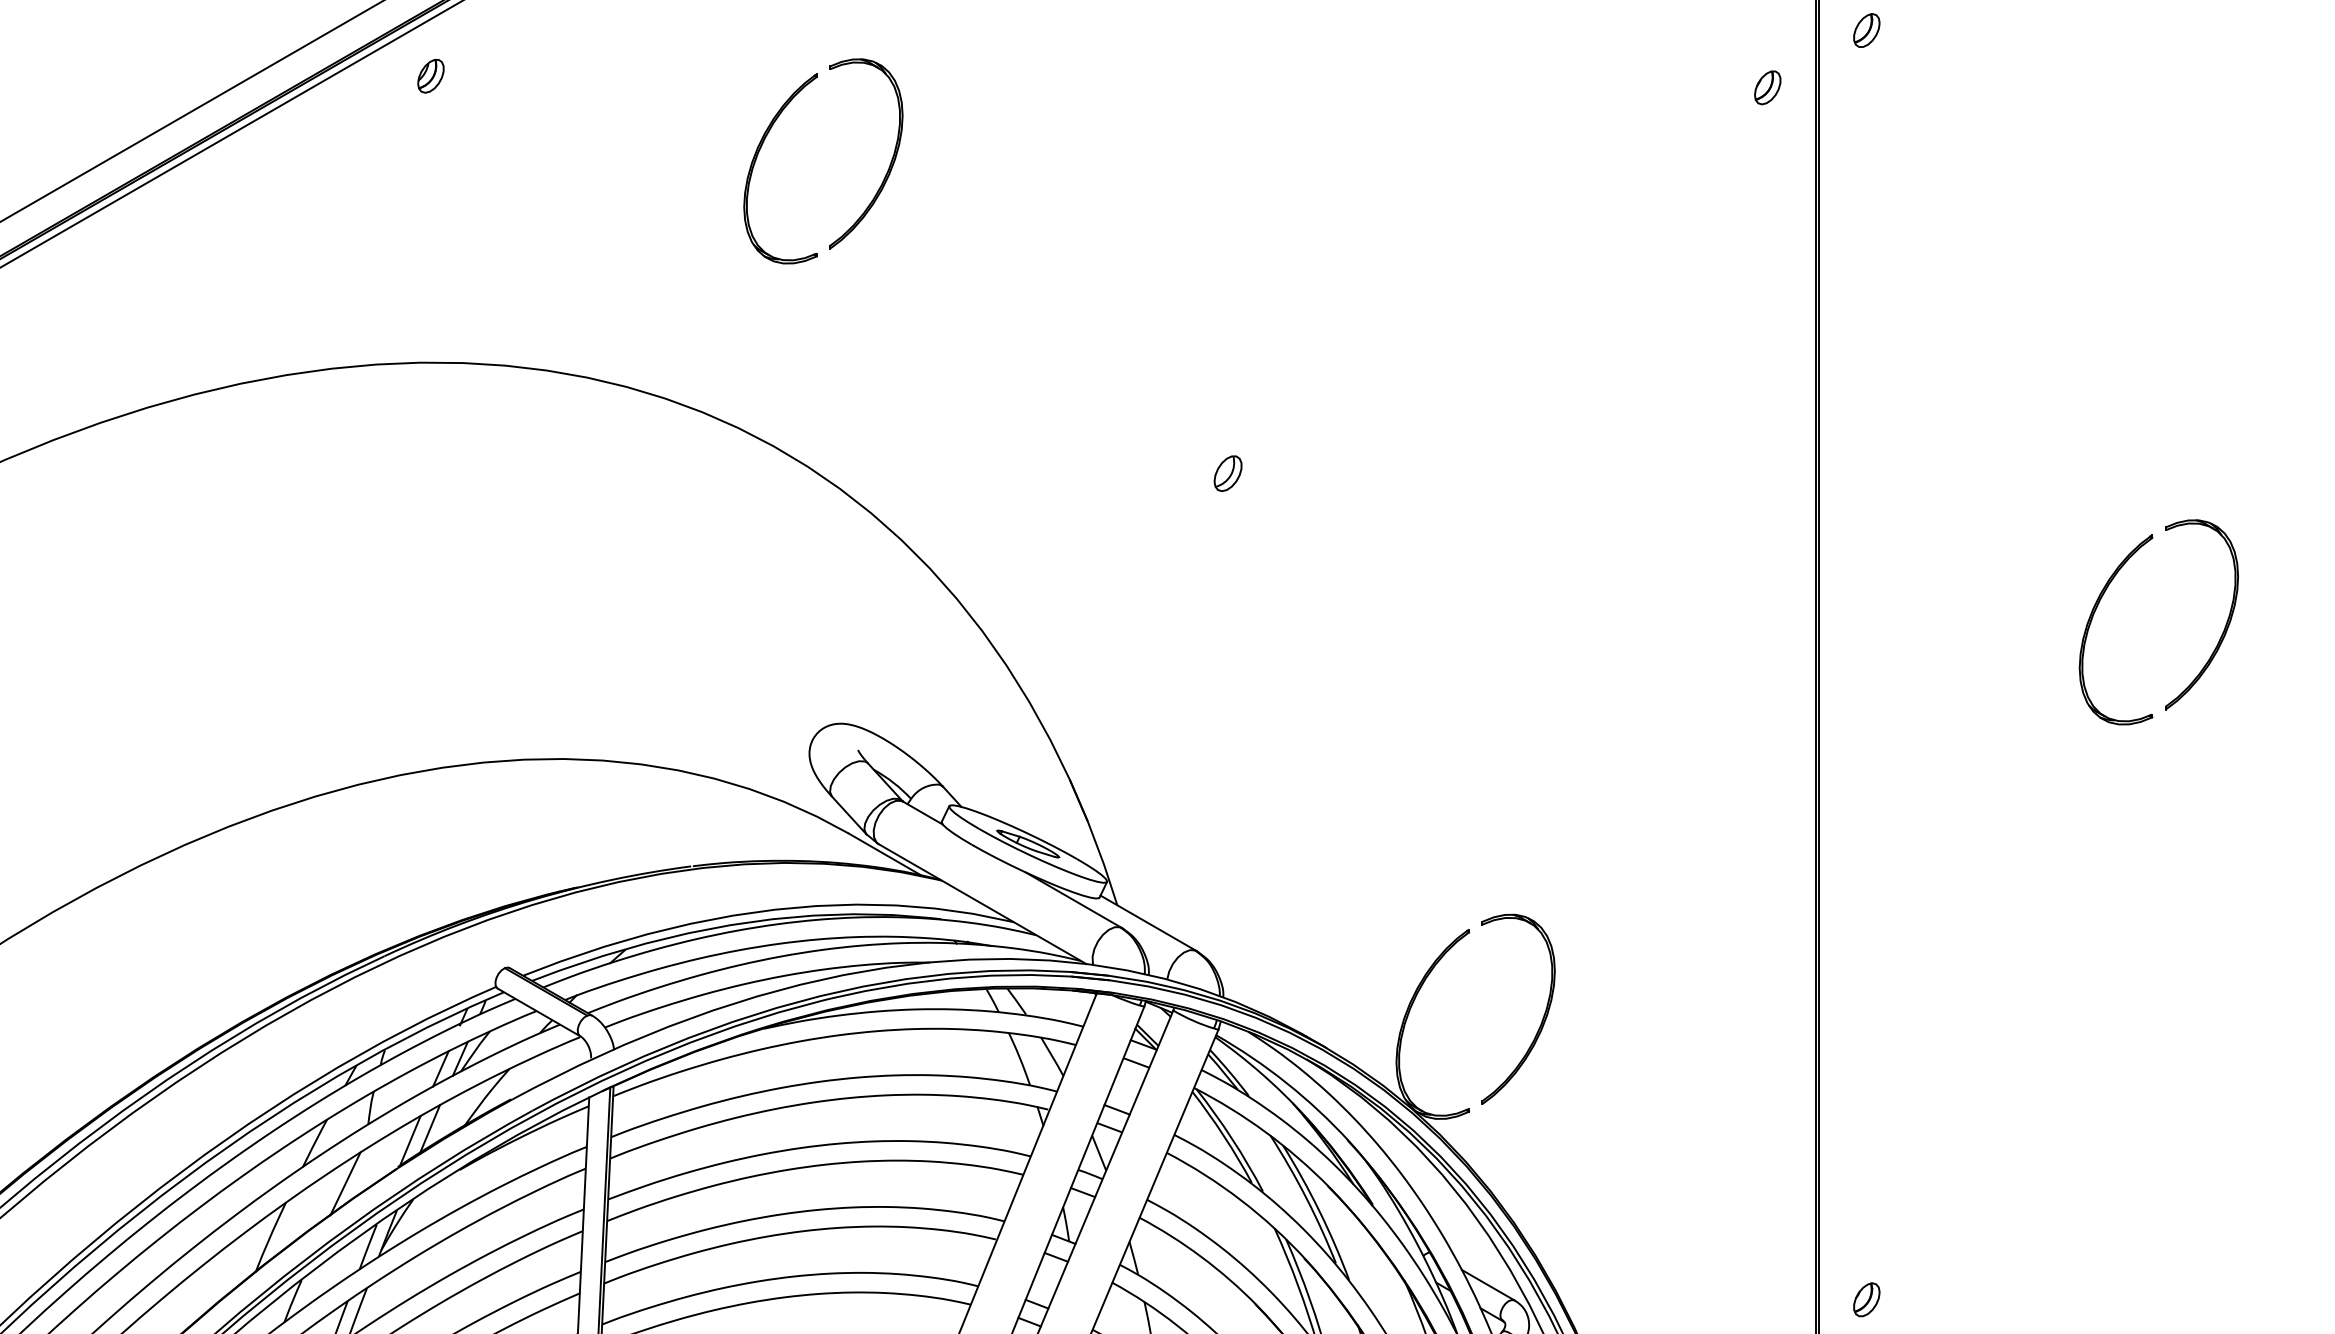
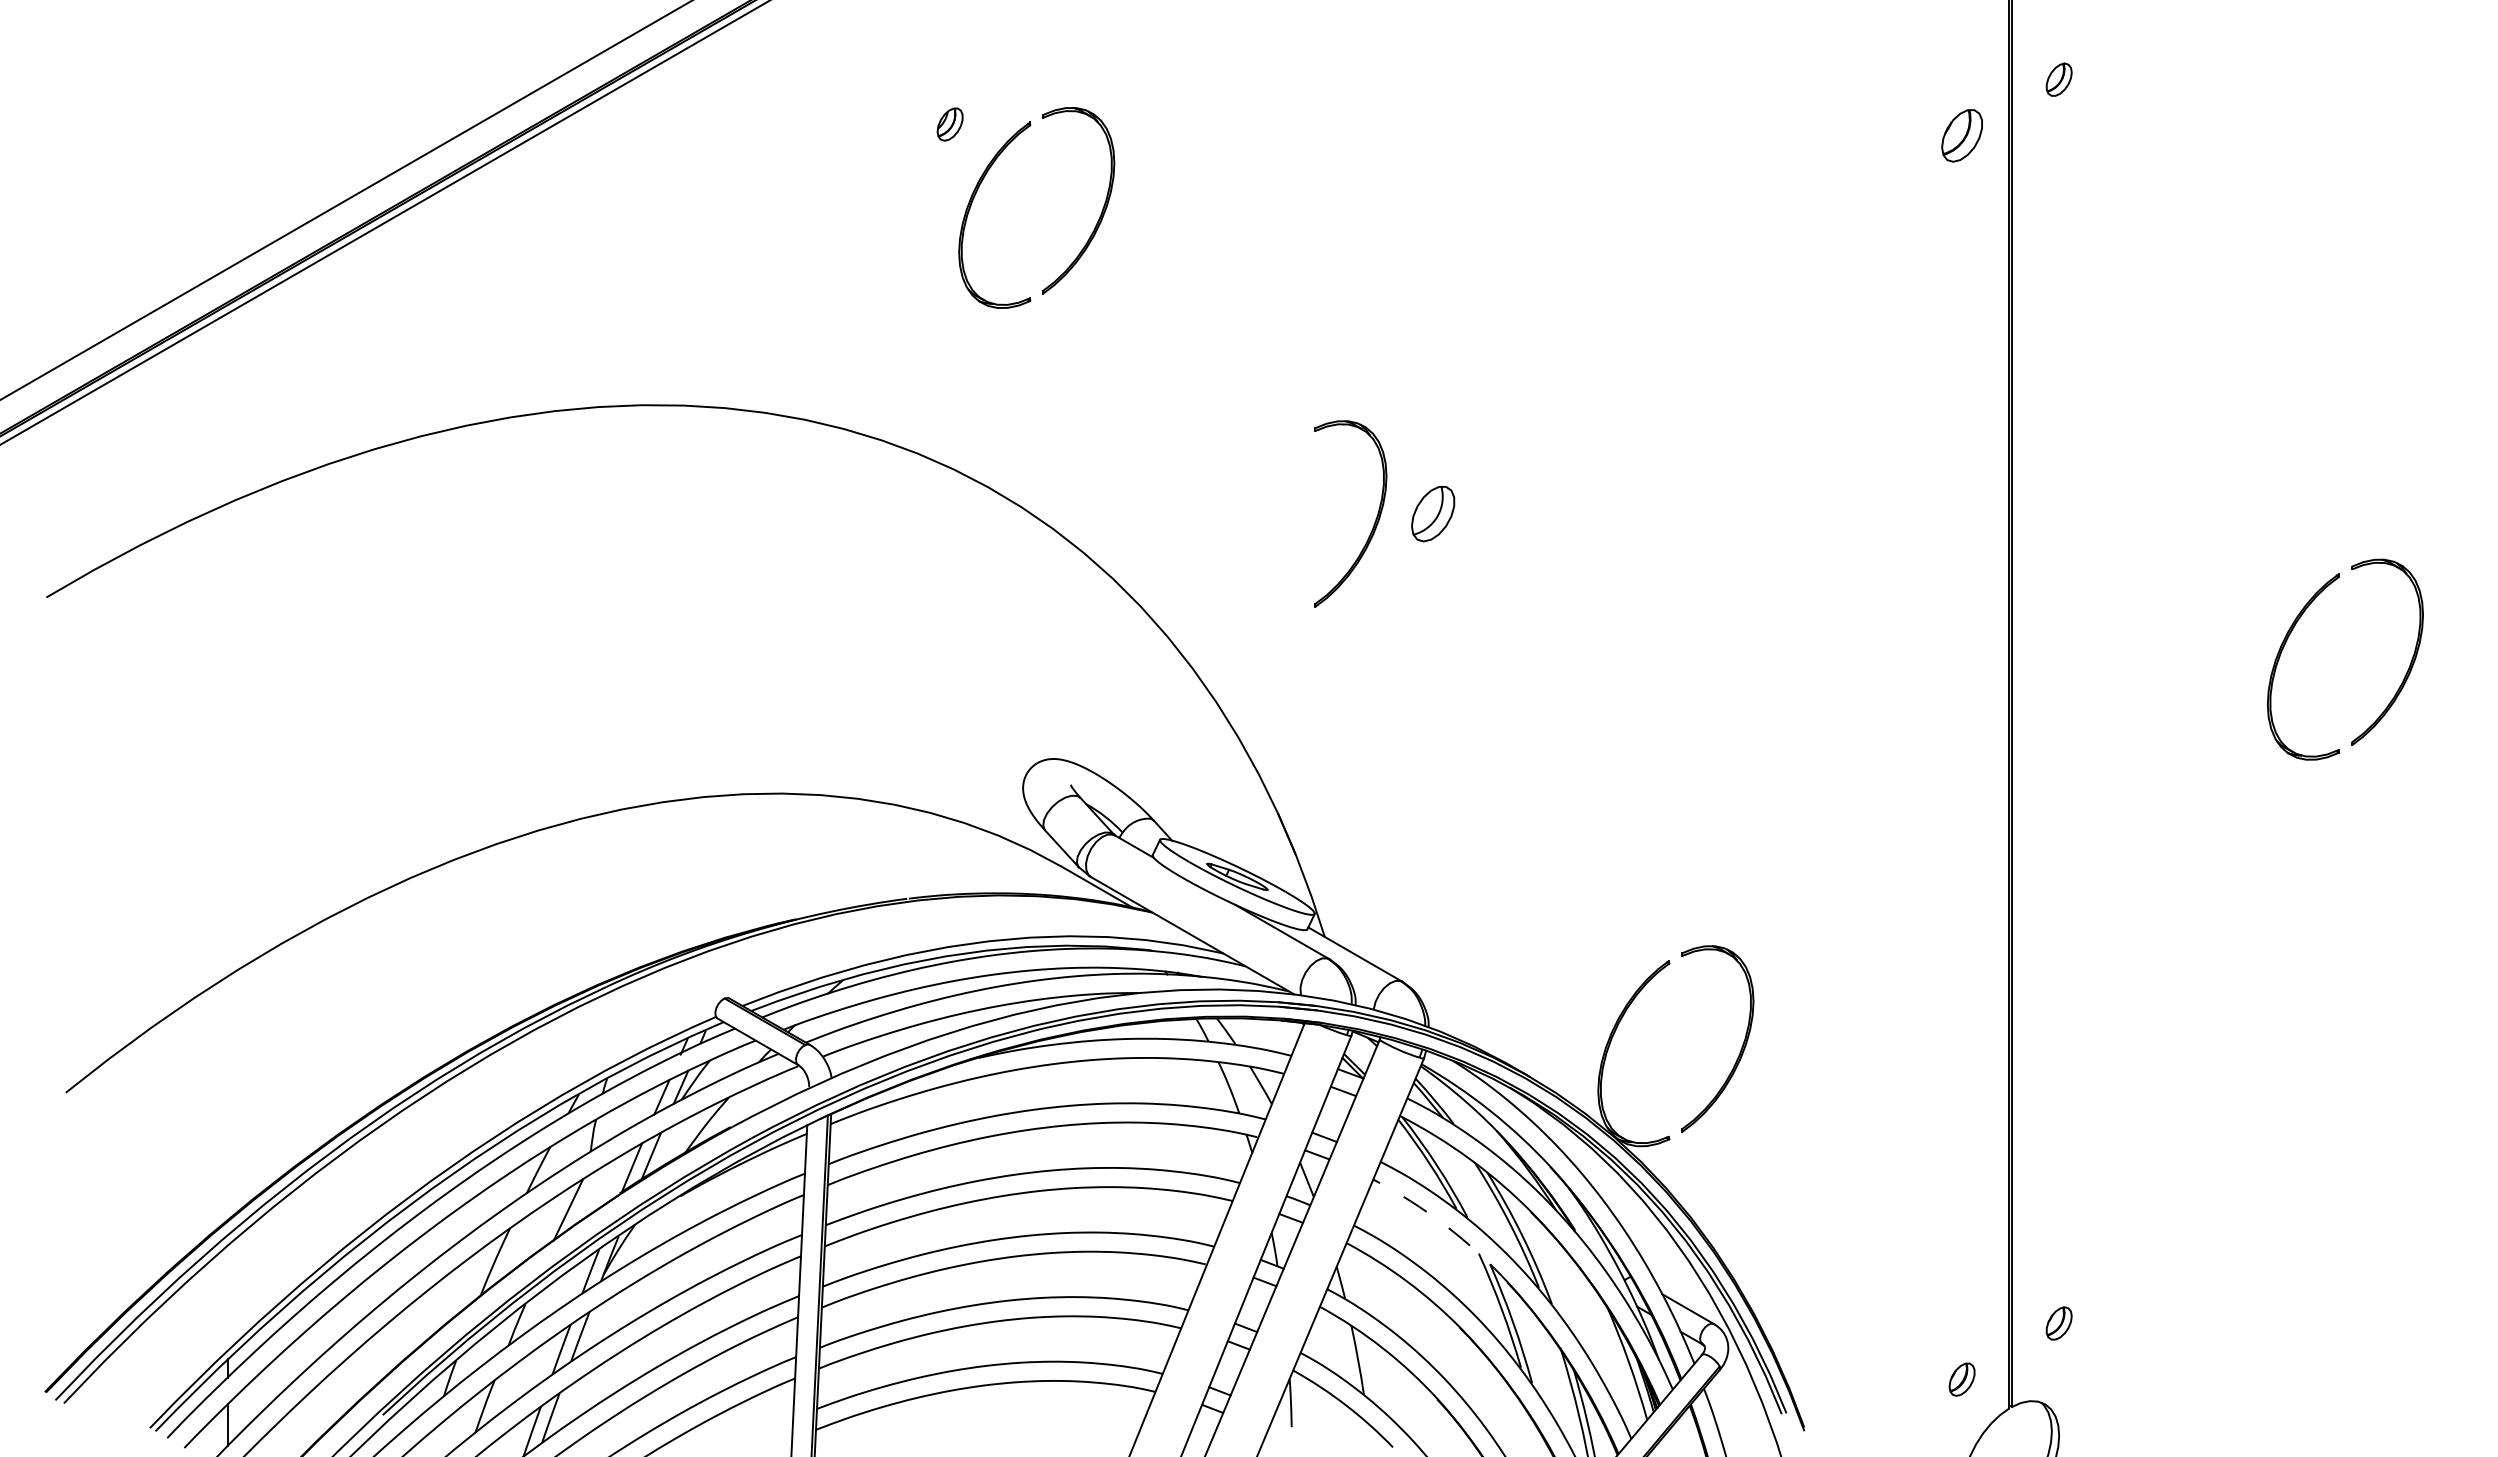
part: (430, 76) -> (949, 124), moved
part: (1767, 87) -> (1961, 135), size x1.6
part: (1228, 473) -> (1433, 513), size x1.6
part: (1168, 481) -> (1374, 521), added
arc: (1240, 1199) -> (1445, 1225), solid -> dashed

